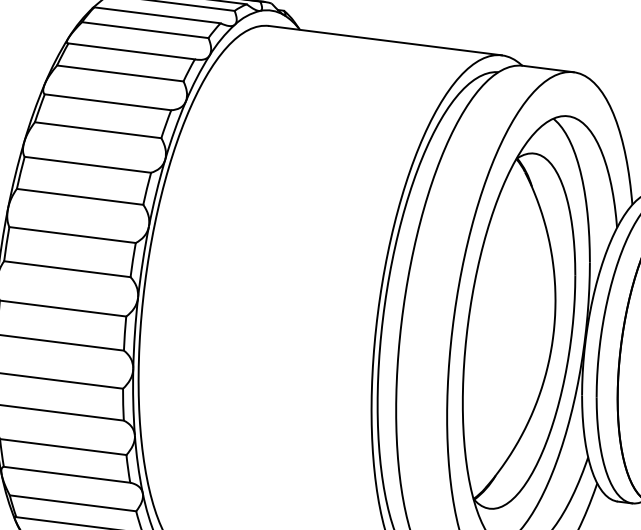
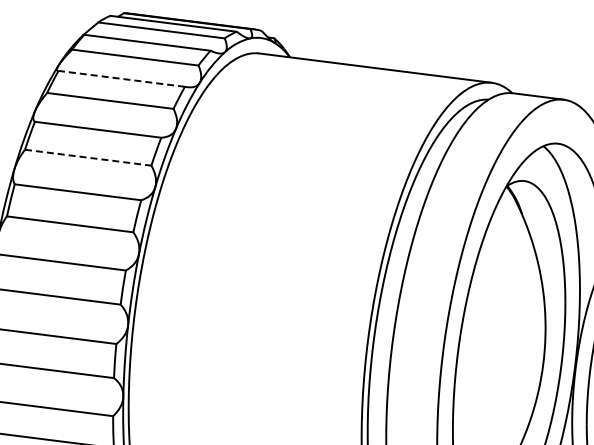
line: (131, 51) -> (121, 78), solid -> dashed
line: (98, 130) -> (88, 157), solid -> dashed

